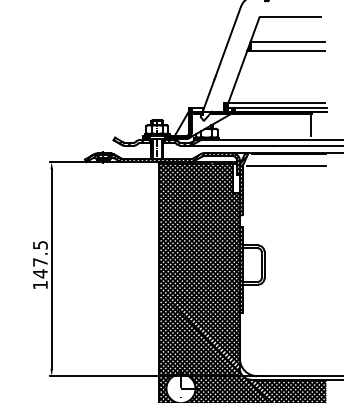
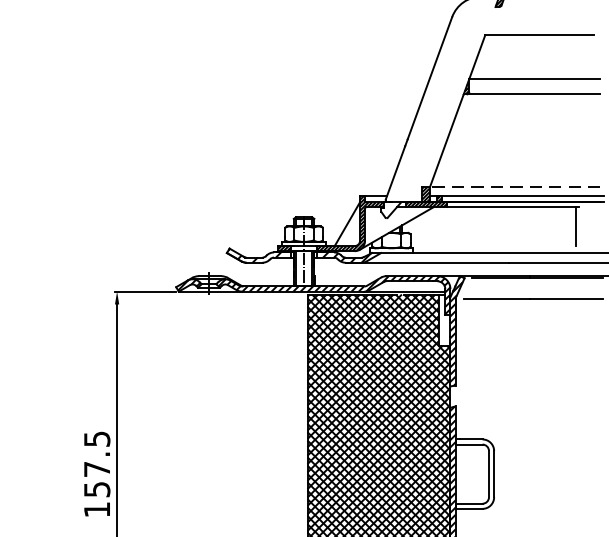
line: (275, 102) -> (513, 186), solid -> dashed
text: (40, 273) -> (97, 489), 147.5 -> 157.5

